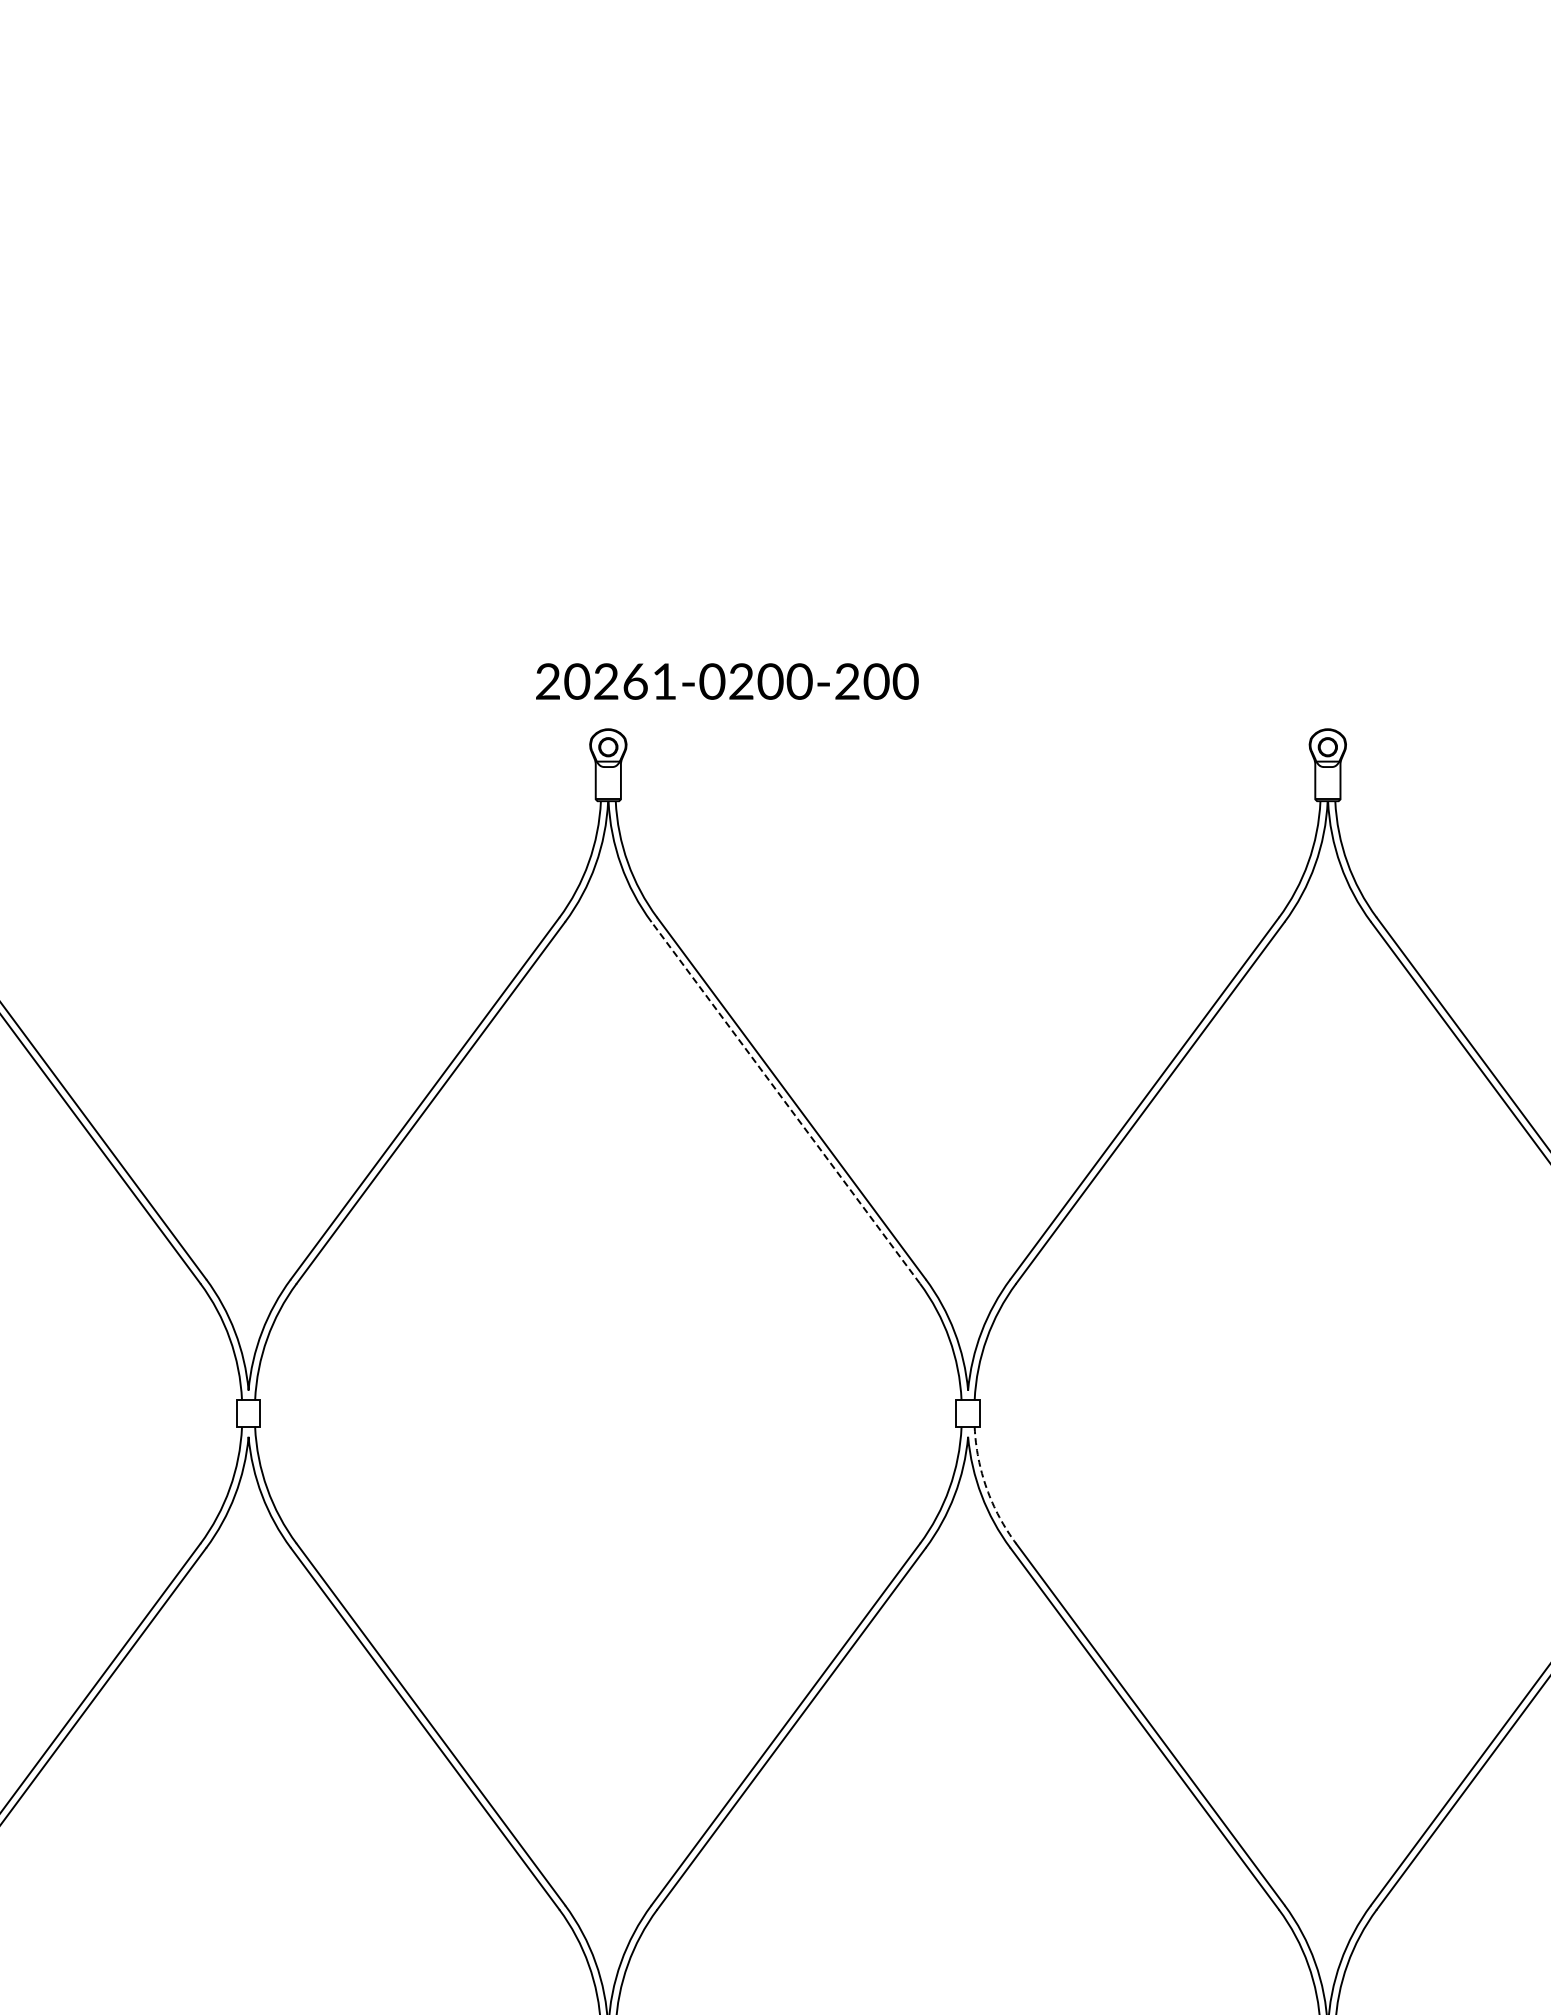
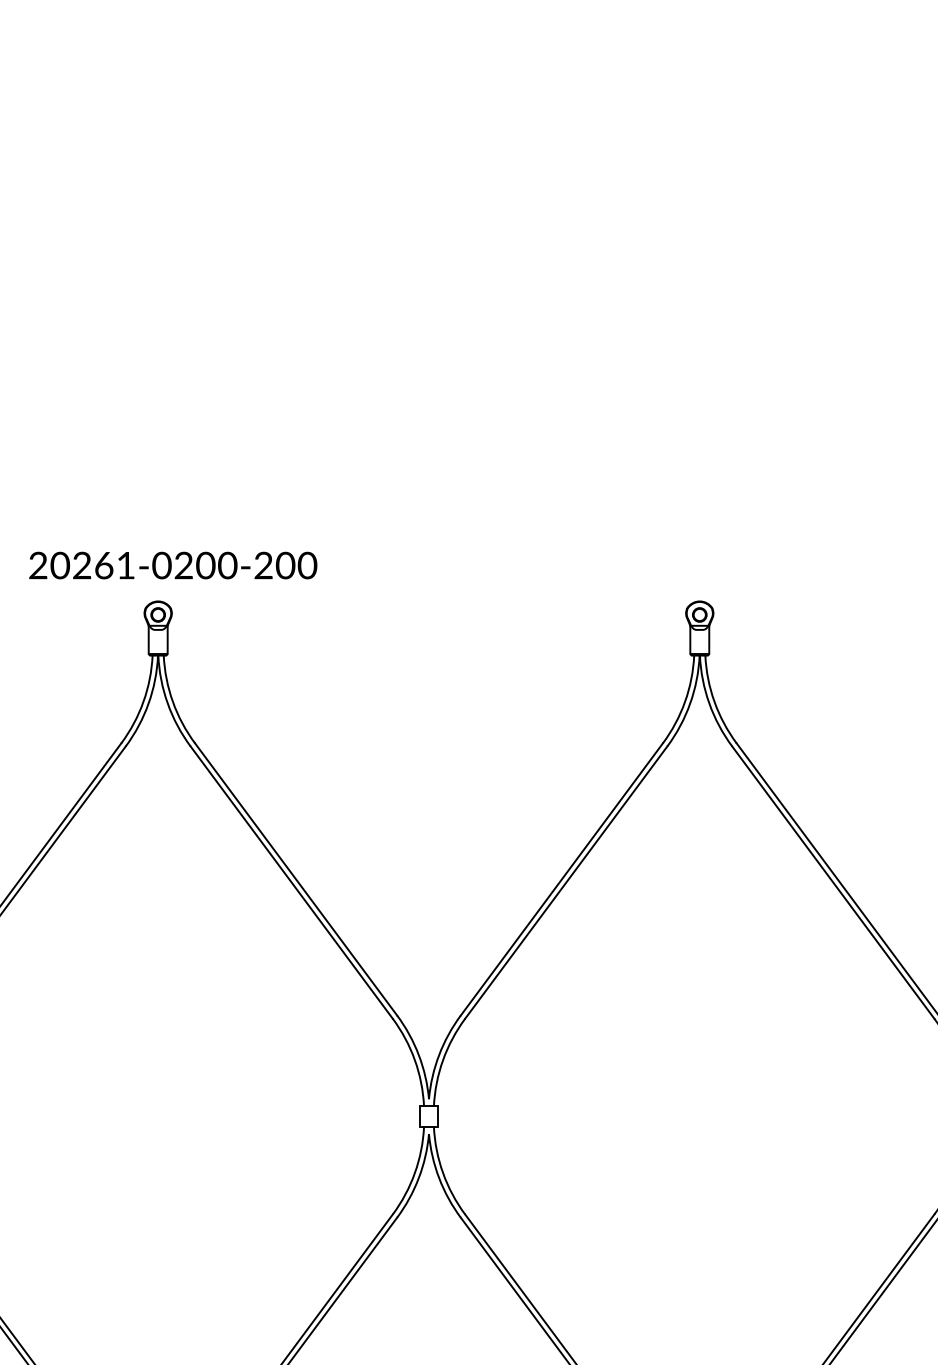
text: (727, 681) -> (173, 565), moved
line: (785, 1102) -> (291, 882), dashed -> solid
arc: (986, 1488) -> (442, 1172), dashed -> solid

